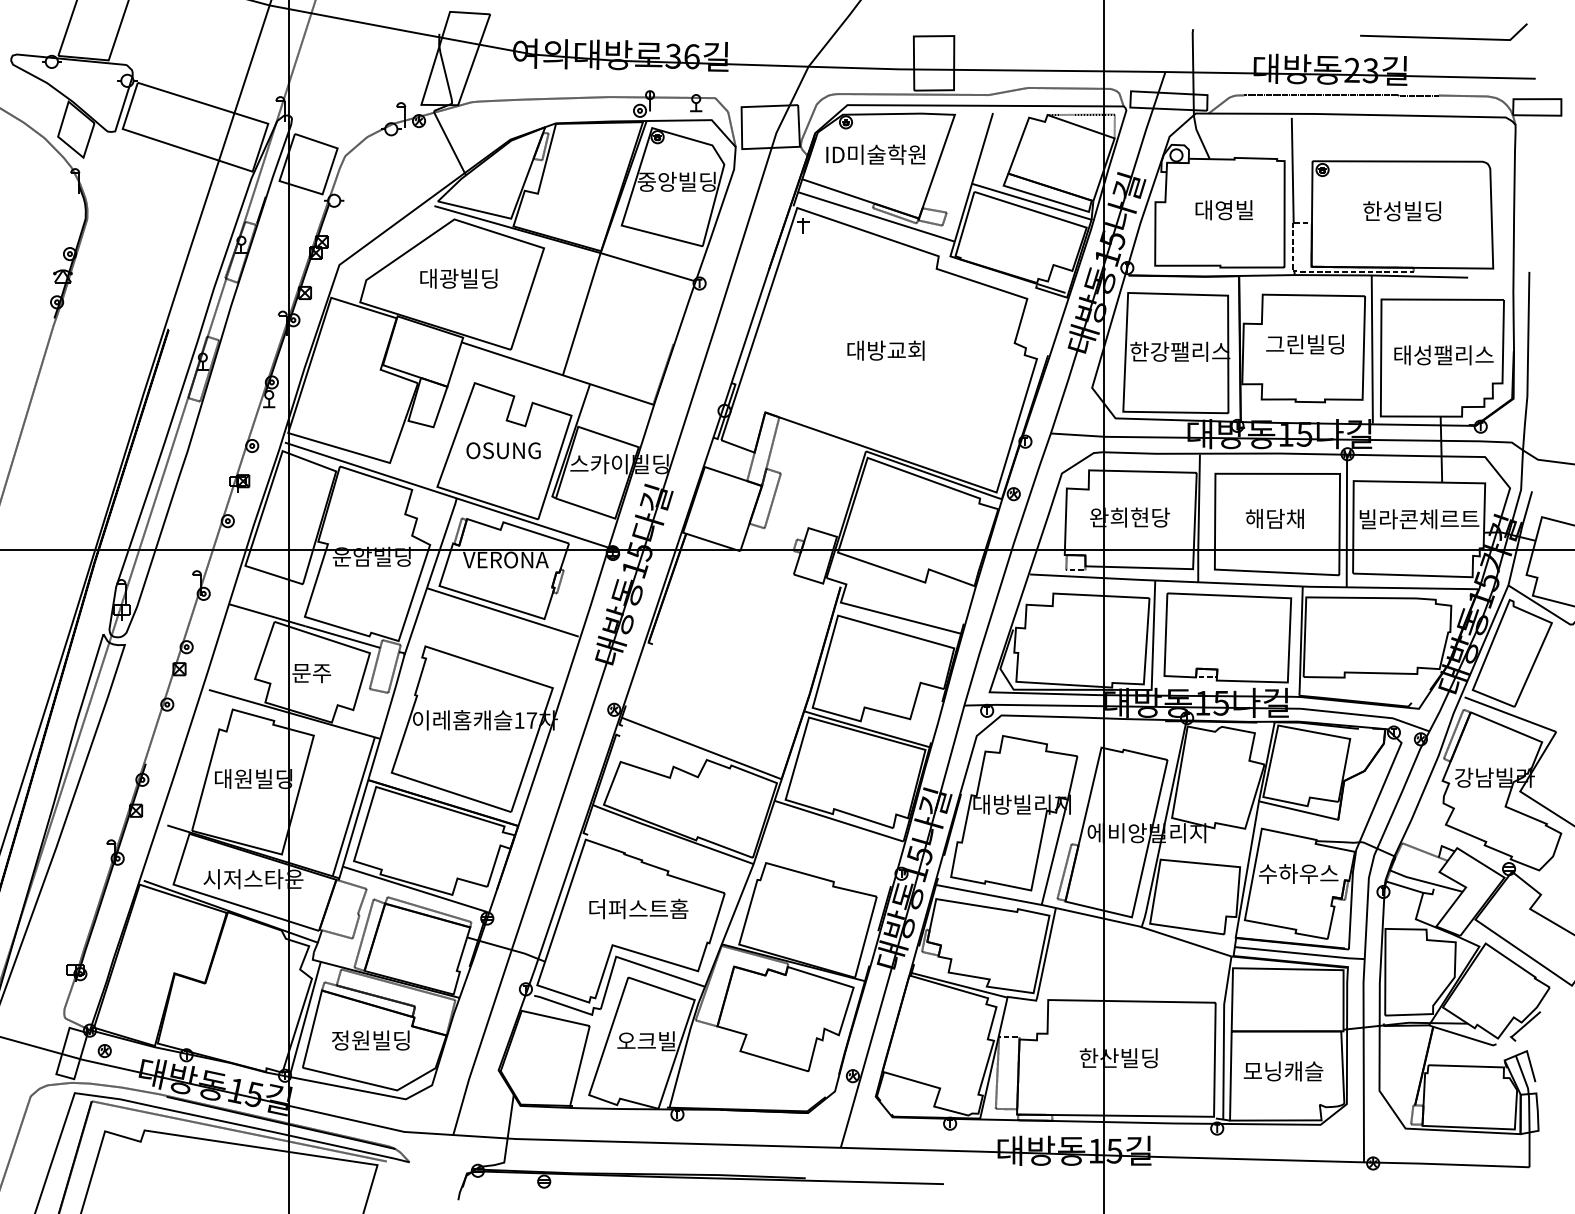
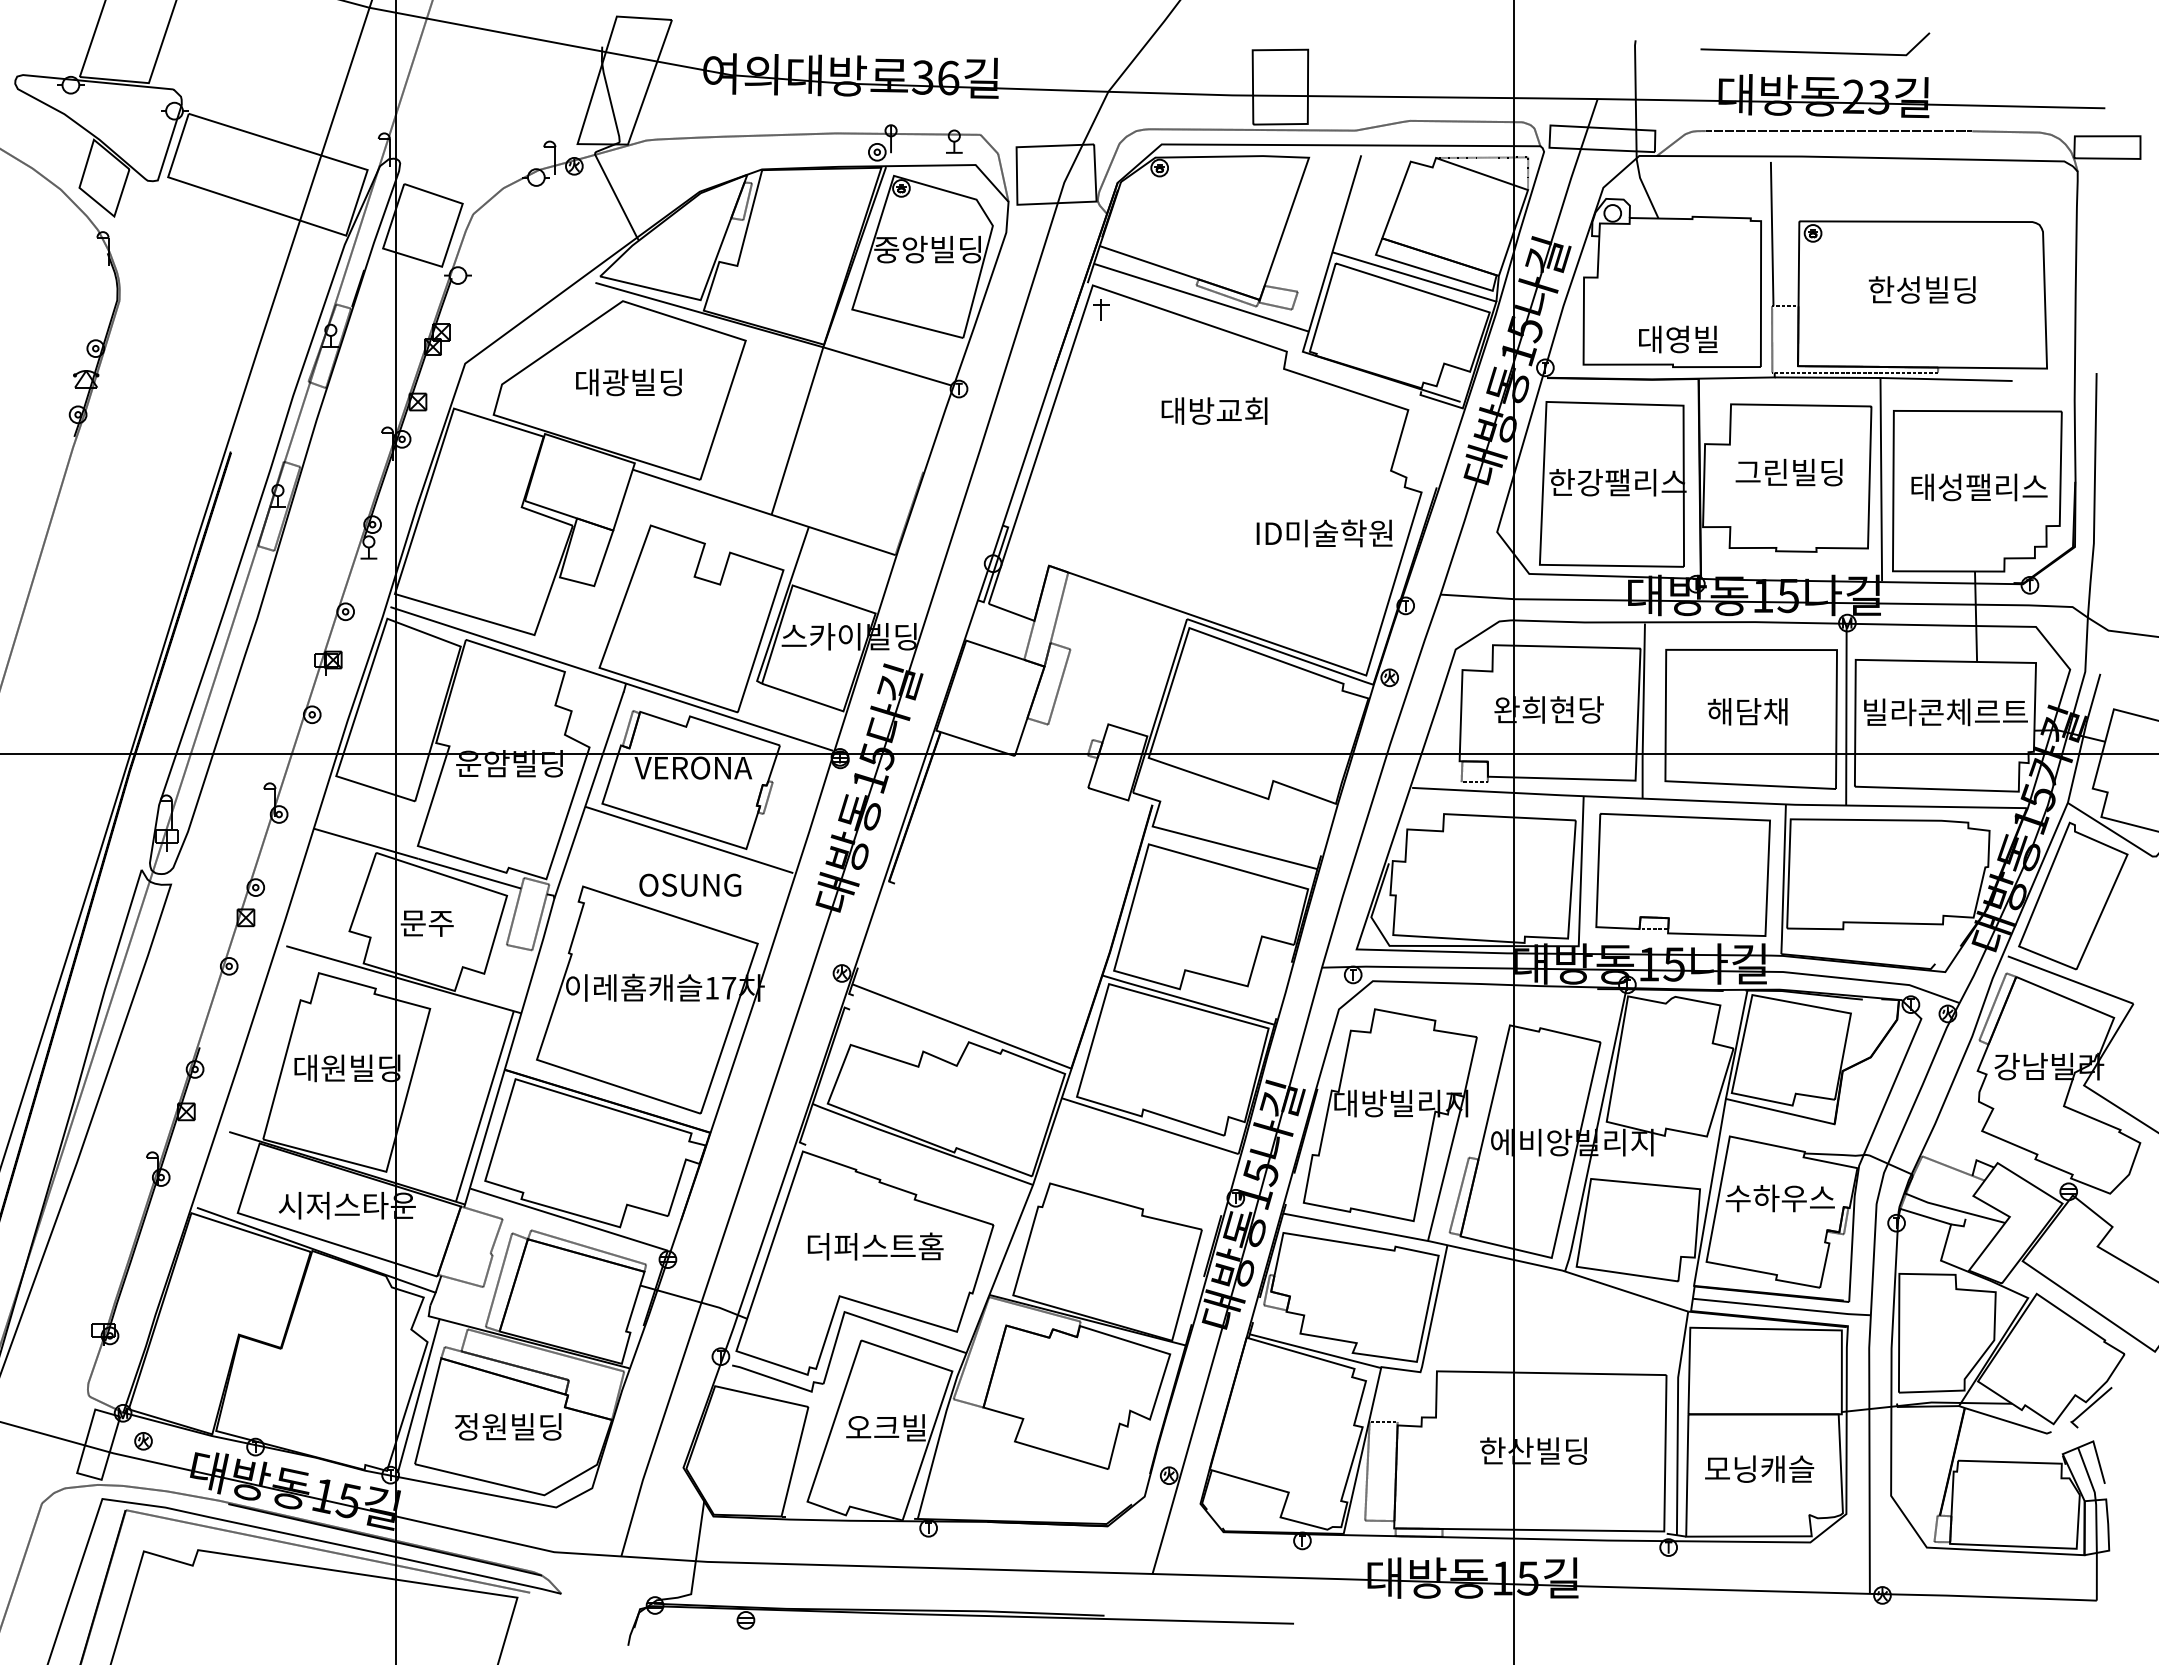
line: (1443, 37) -> (1815, 51), moved
text: (875, 154) -> (1324, 533), moved
text: (1224, 210) -> (1678, 339), moved
text: (885, 350) -> (1214, 410), moved
text: (503, 450) -> (690, 884), moved

